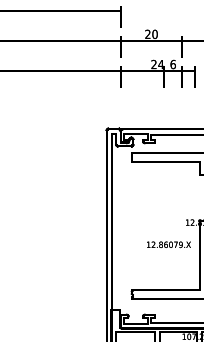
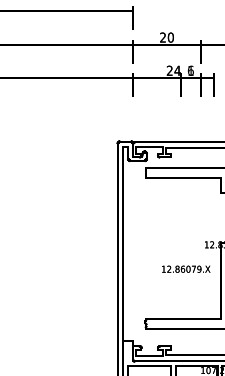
text: (172, 64) -> (190, 70), 6 -> 1

